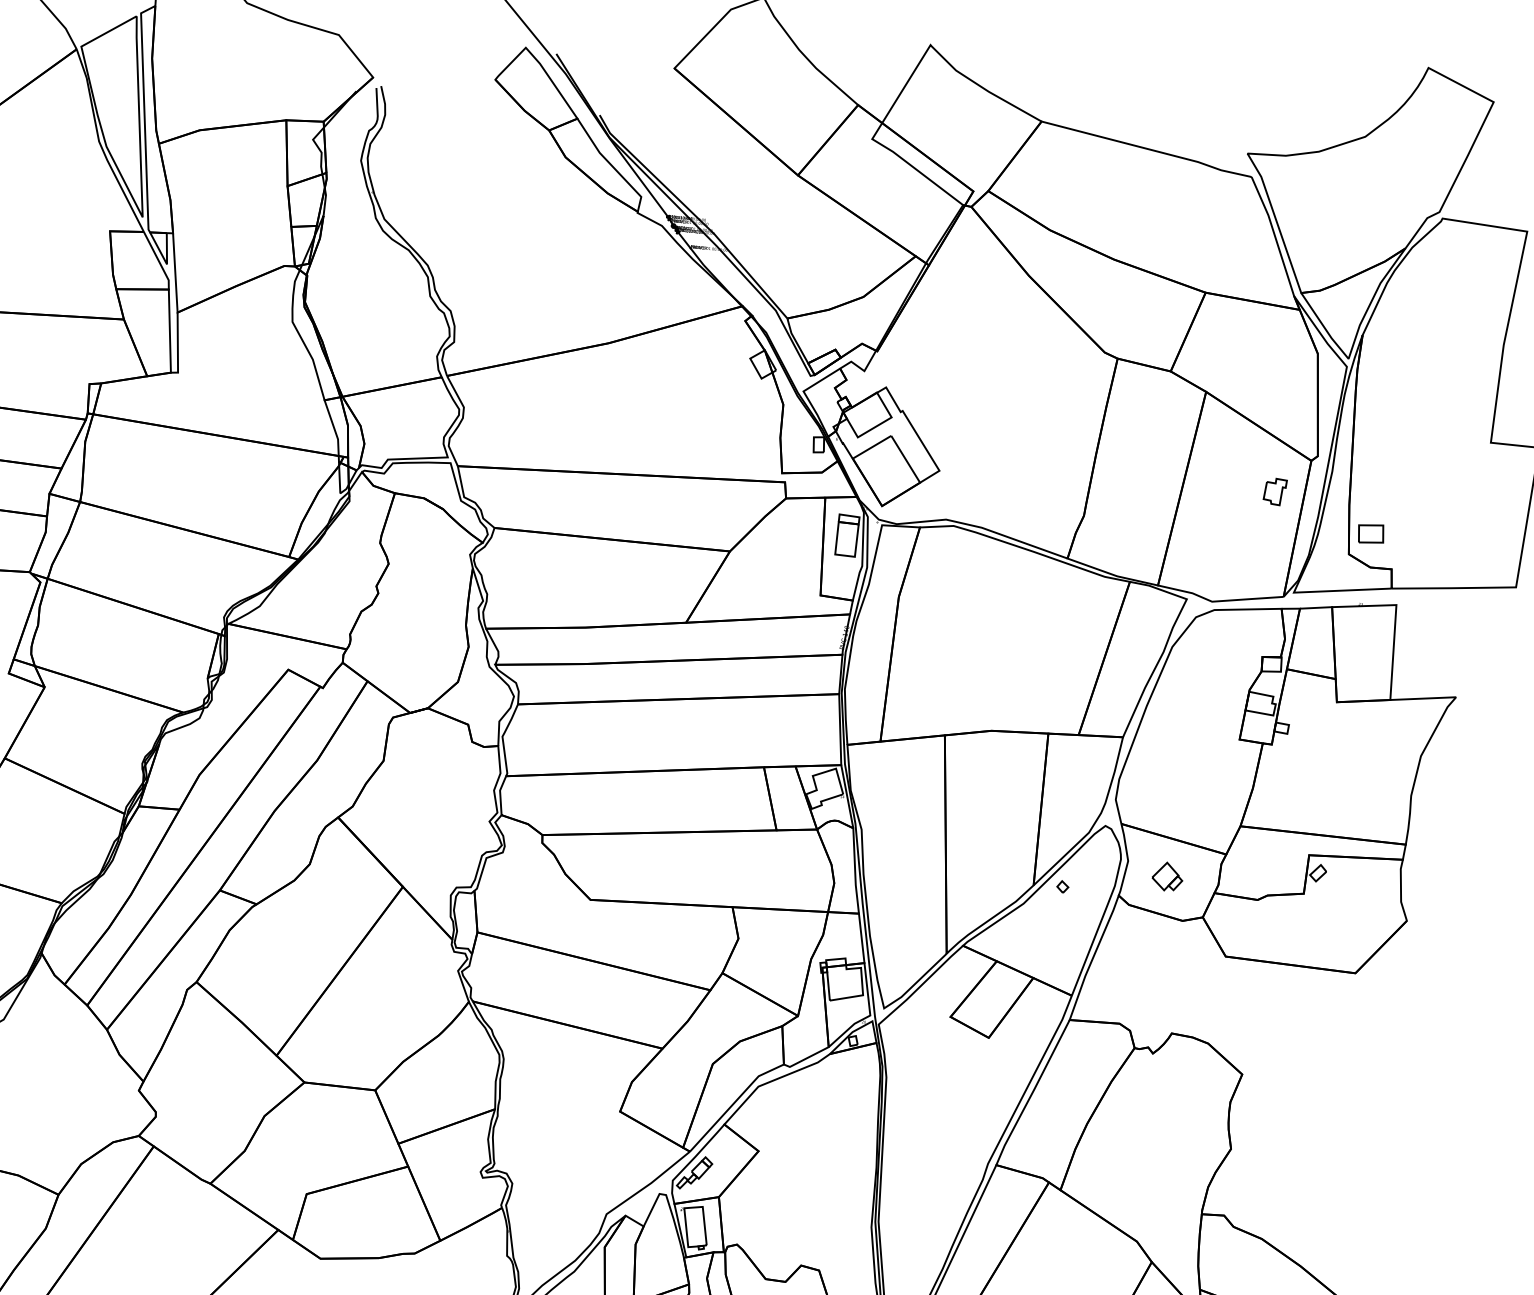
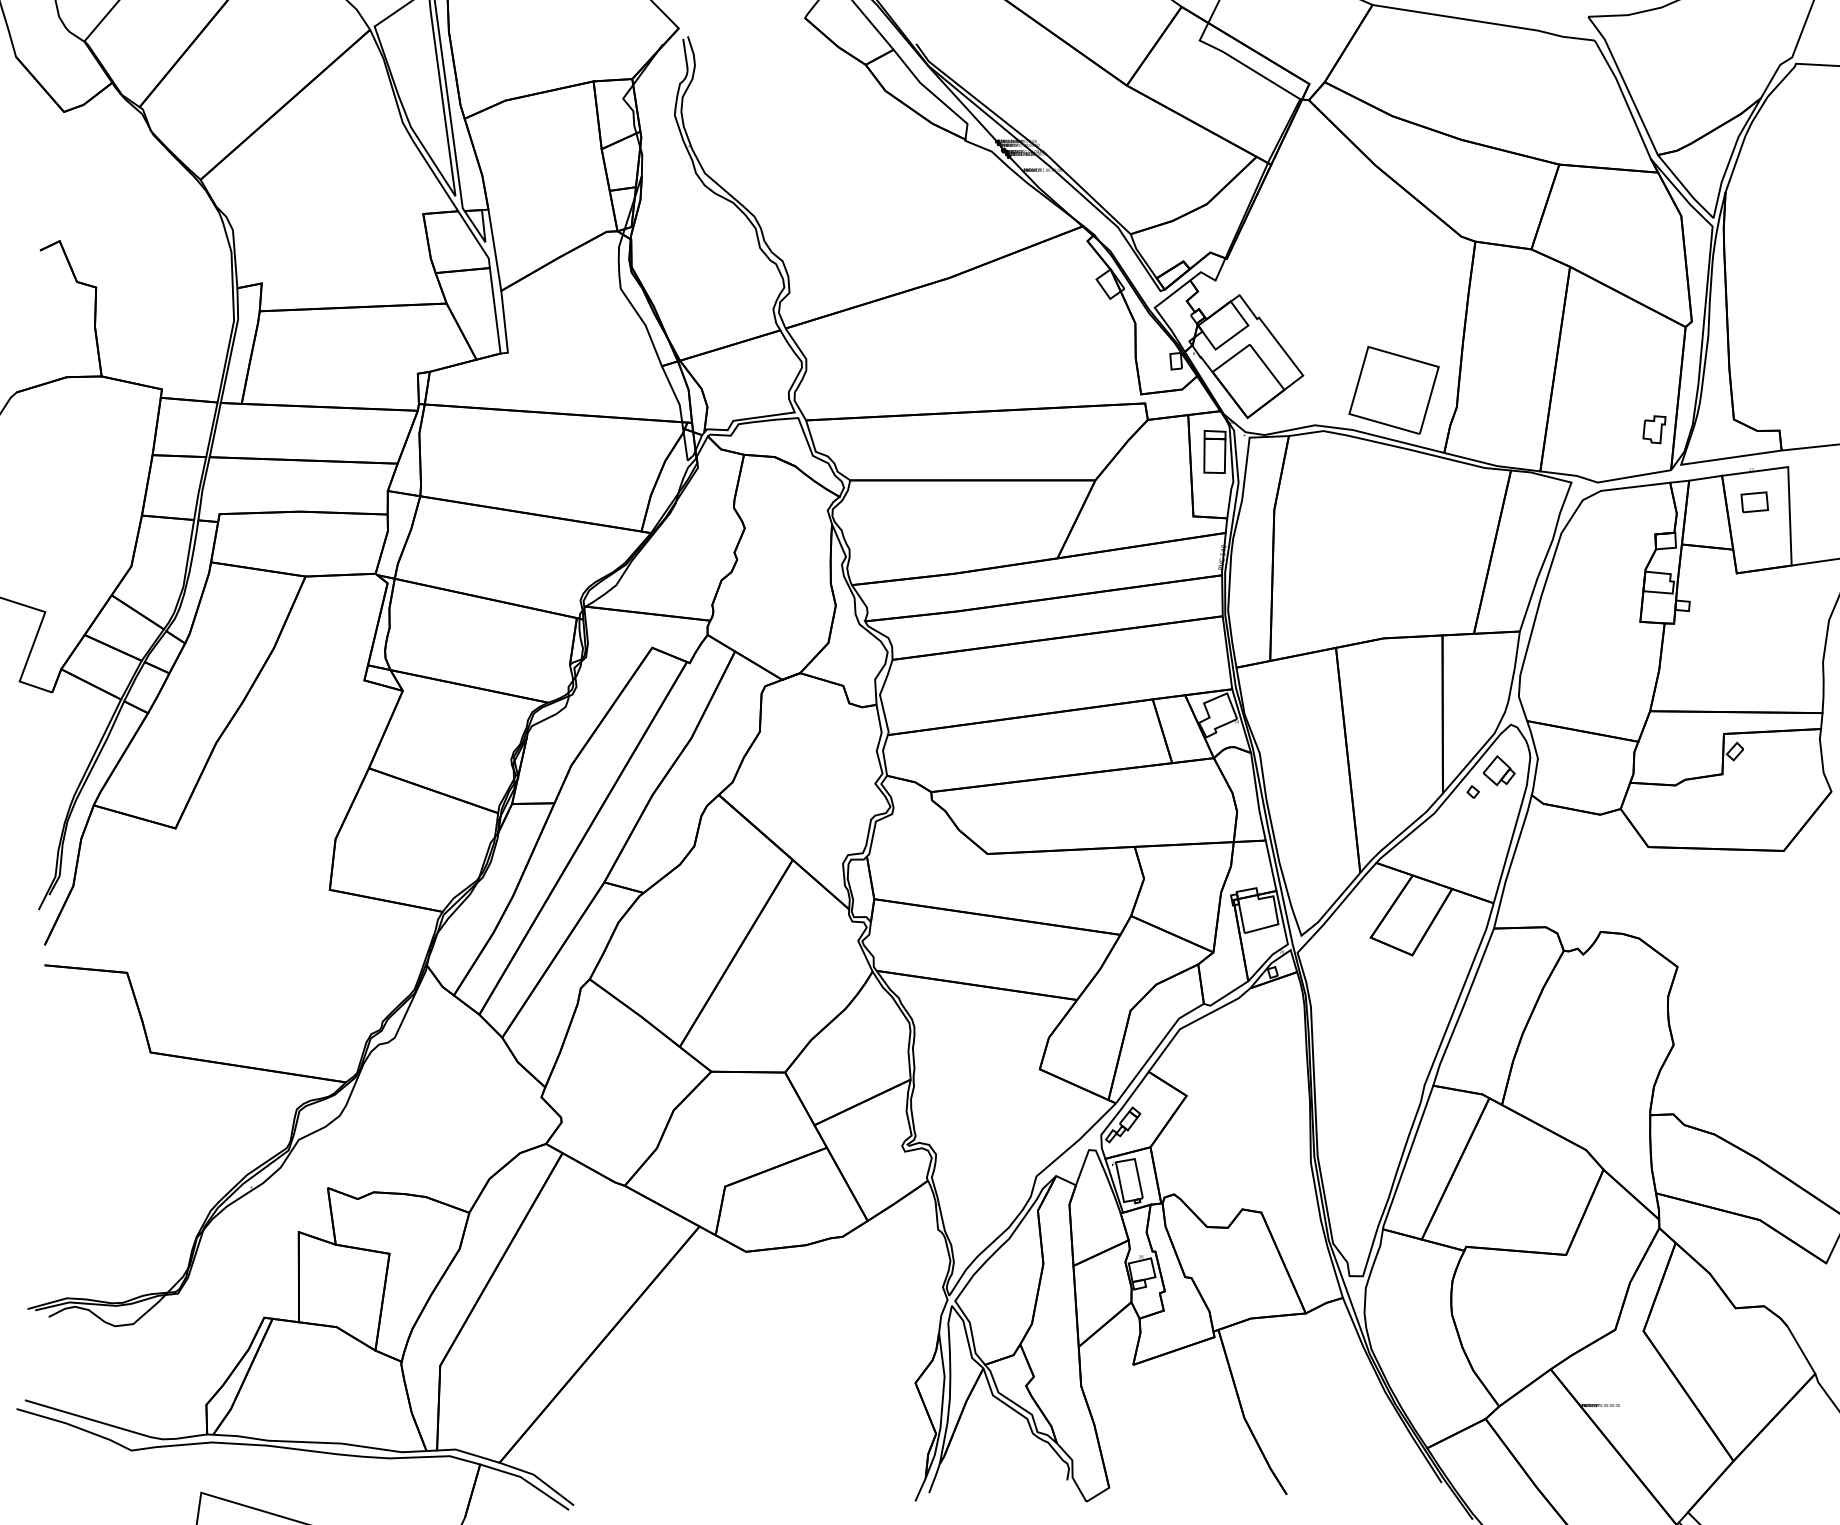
part: (1275, 491) -> (1654, 429), moved
part: (1024, 493) -> (1393, 390), added
part: (1370, 534) -> (1754, 502), moved
part: (1167, 876) -> (1499, 770), moved

